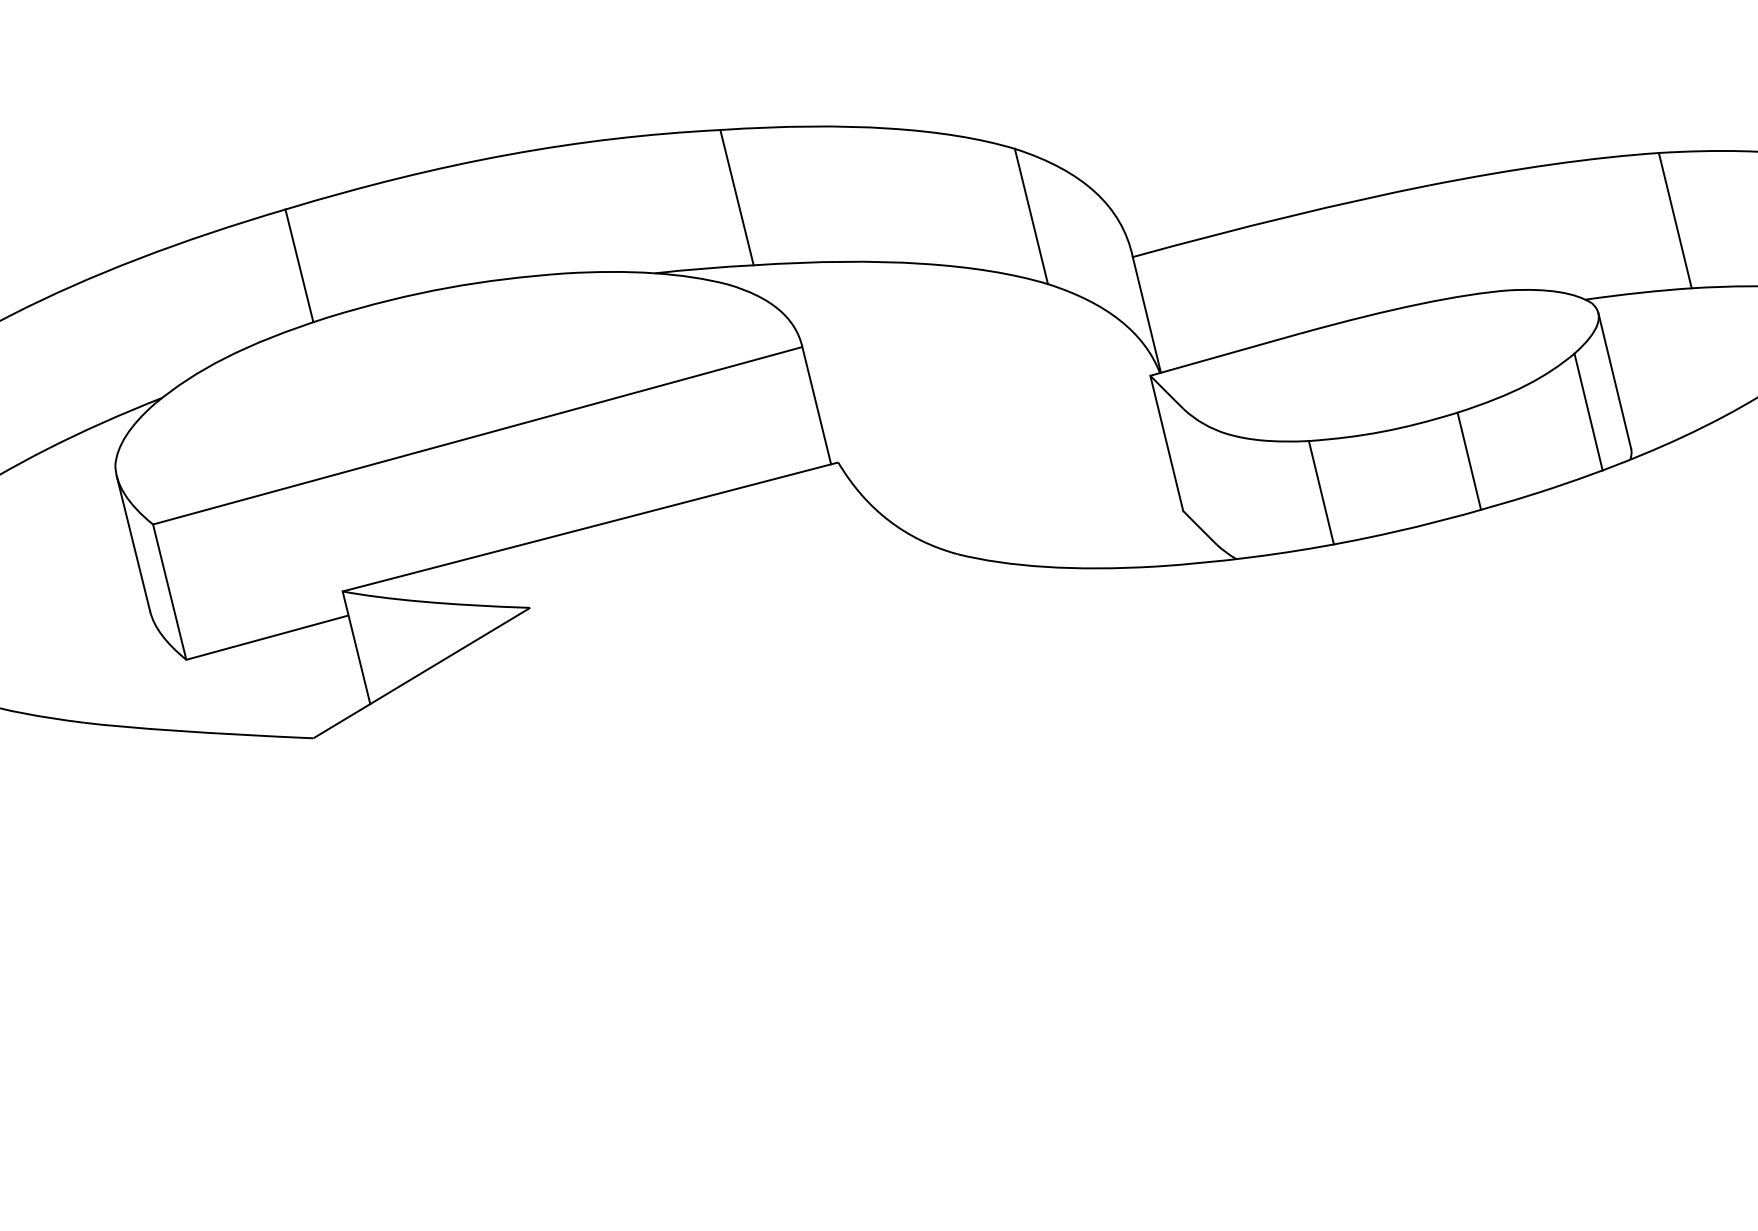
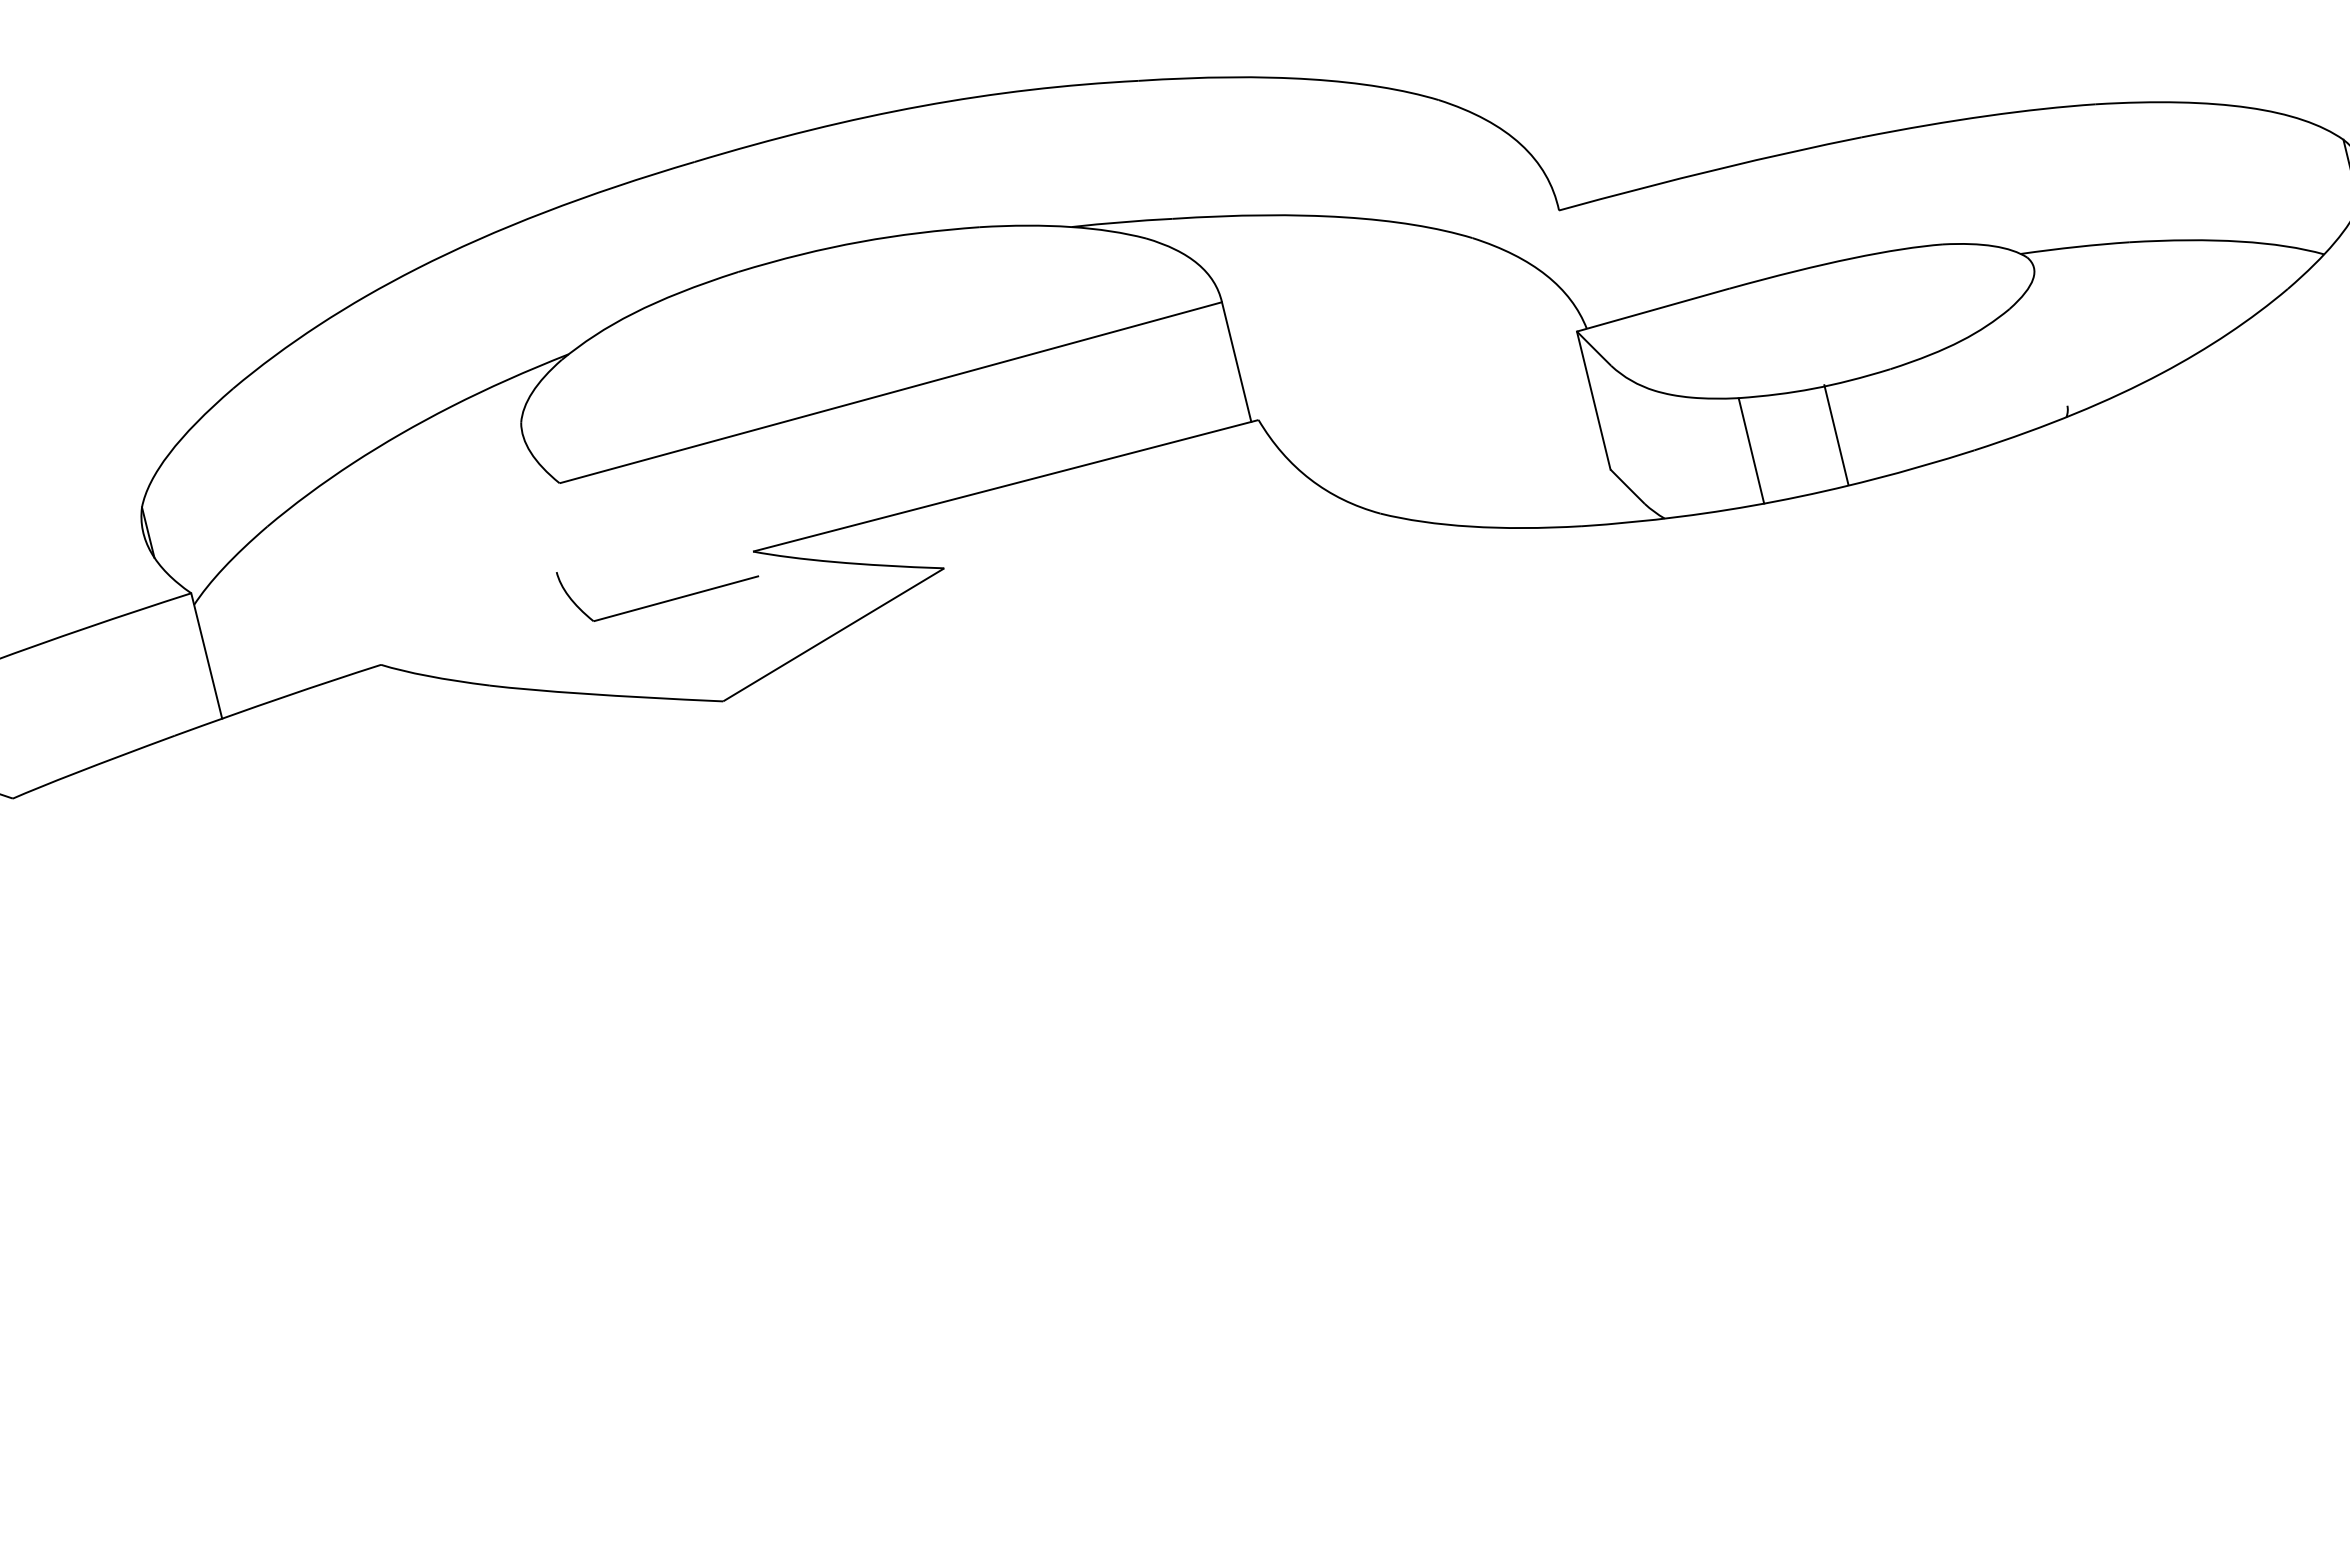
line: (737, 197) -> (1155, 149), removed
line: (1031, 216) -> (1455, 169), removed
line: (1675, 220) -> (2112, 173), removed
line: (299, 264) -> (708, 218), removed
line: (1146, 314) -> (1573, 269), removed
line: (1614, 380) -> (2050, 336), removed
line: (1588, 411) -> (2023, 368), removed
line: (1469, 460) -> (1836, 434), moved
line: (133, 544) -> (539, 503), removed
line: (169, 592) -> (576, 552), removed
line: (356, 647) -> (767, 608), removed

